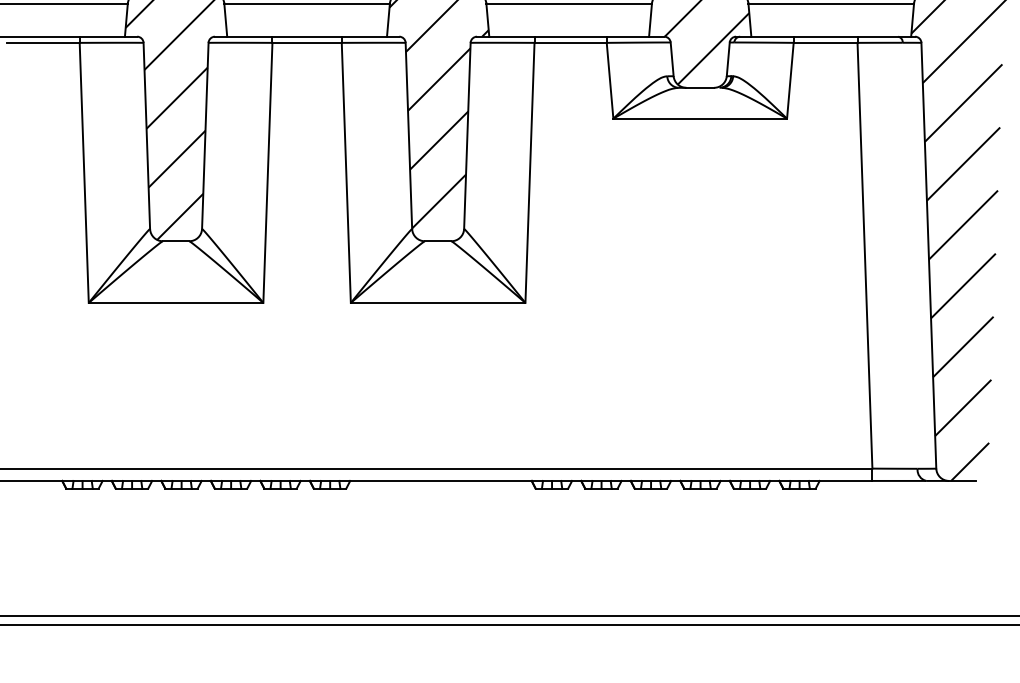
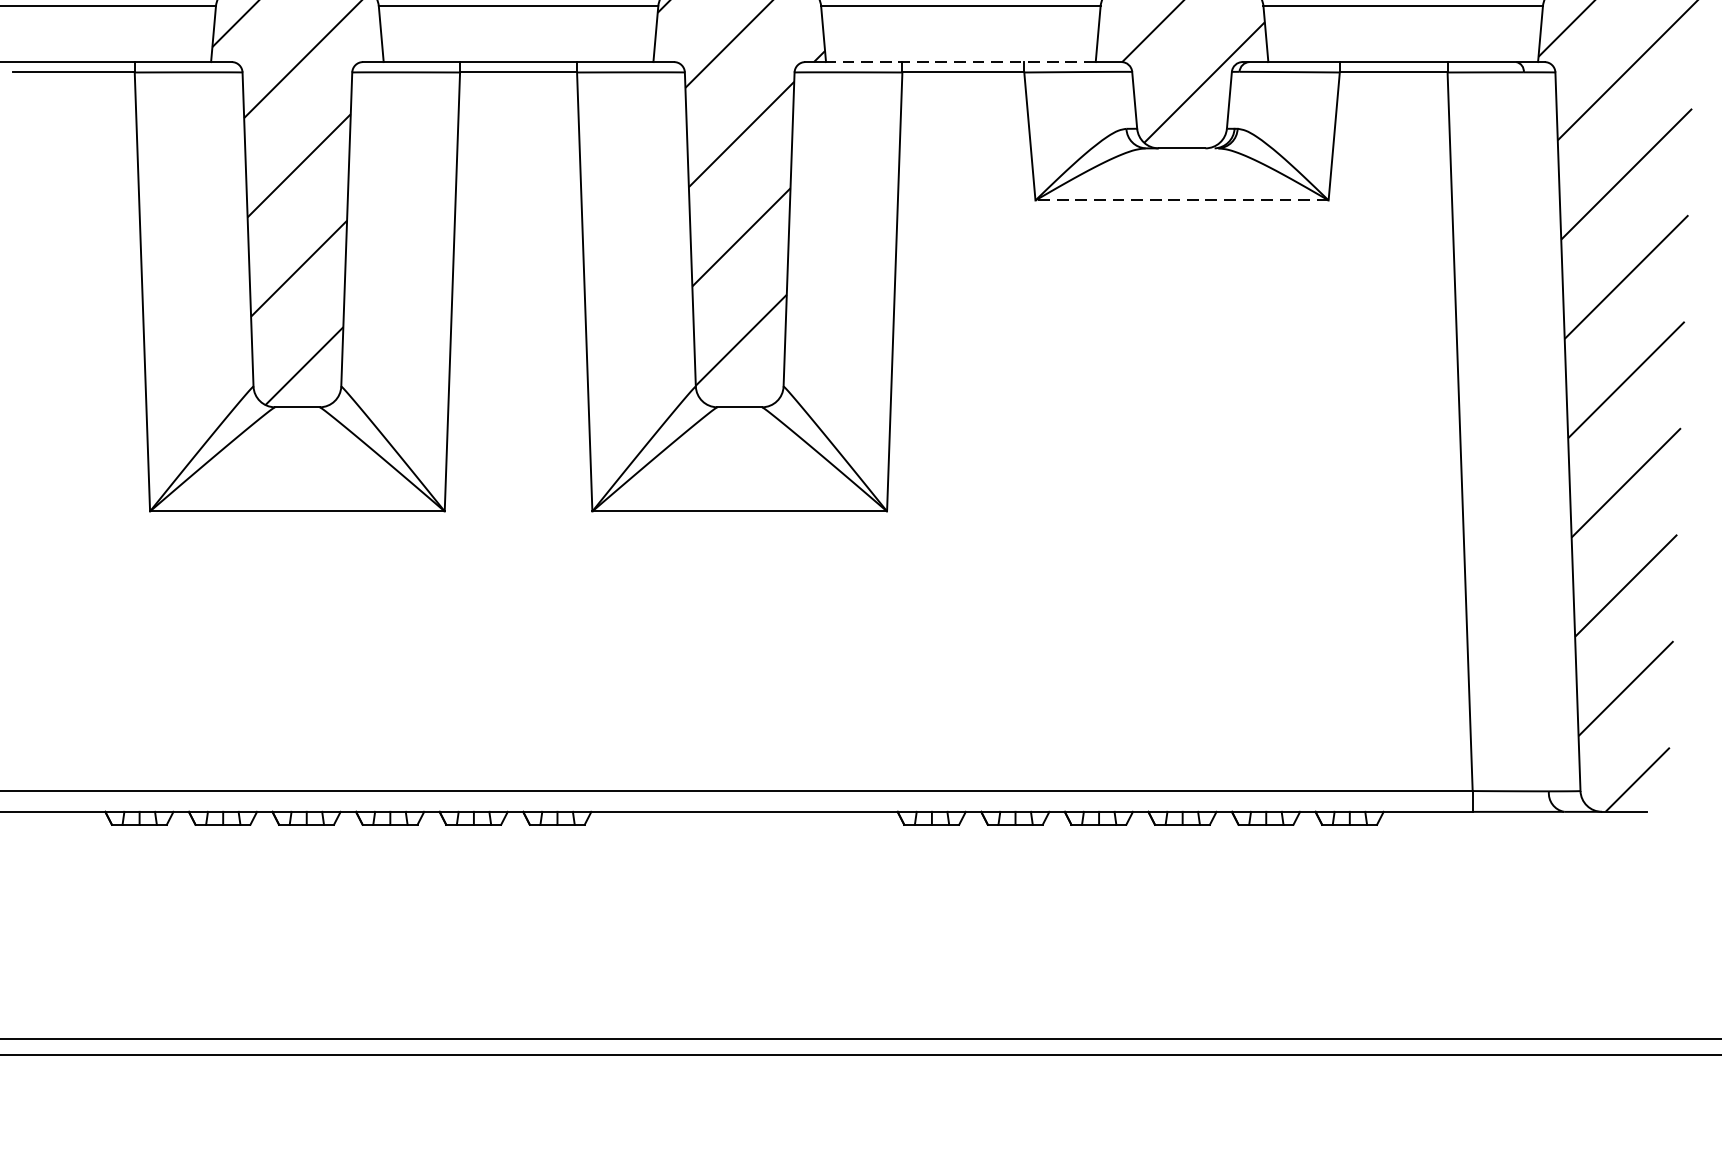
line: (569, 36) -> (961, 61), solid -> dashed
line: (700, 118) -> (1182, 200), solid -> dashed

